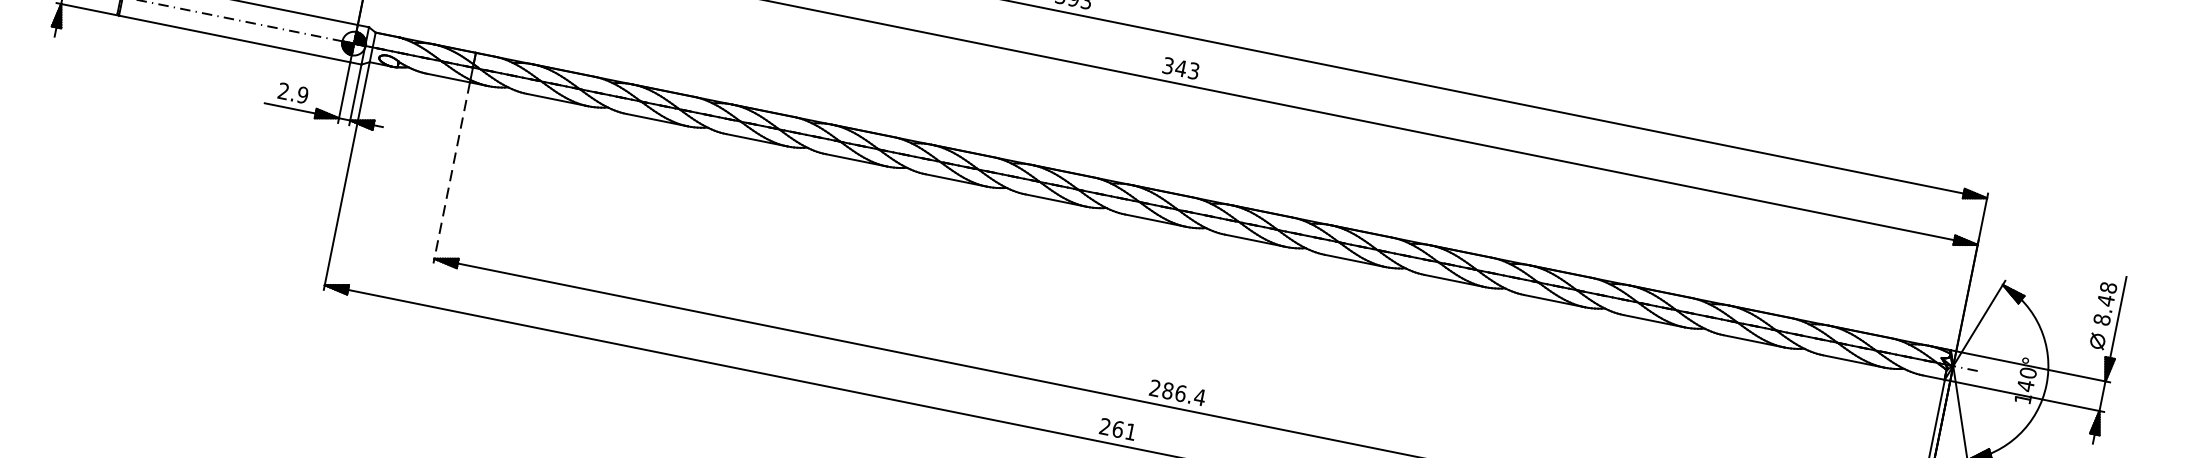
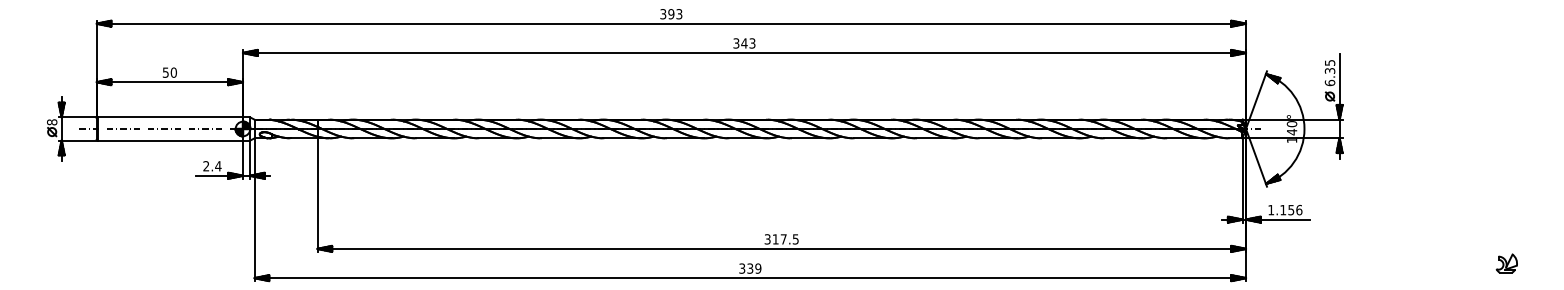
text: (302, 95) -> (218, 166), 2.9 -> 2.4
line: (451, 173) -> (317, 195), dashed -> solid
text: (2104, 302) -> (1329, 72), 8.48 -> 6.35
text: (1177, 392) -> (781, 239), 286.4 -> 317.5
text: (1118, 429) -> (750, 268), 261 -> 339

